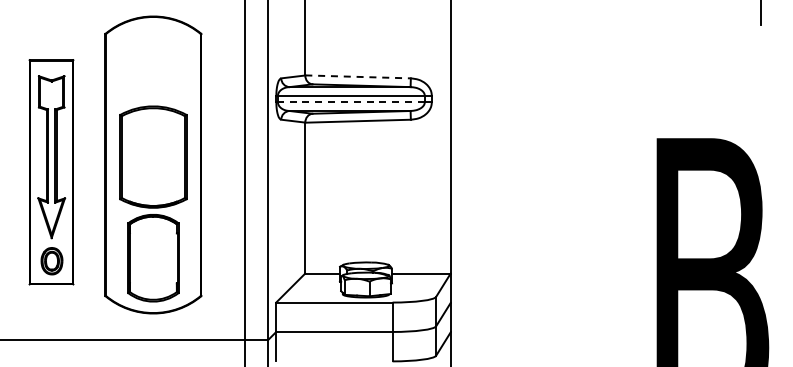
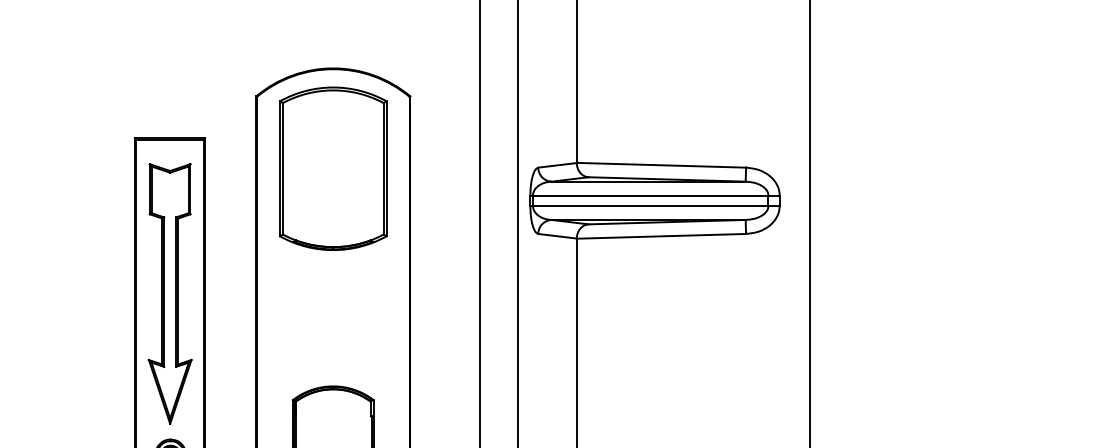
line: (358, 76) -> (662, 164), dashed -> solid
line: (350, 102) -> (649, 206), dashed -> solid
part: (153, 156) -> (333, 167), moved

